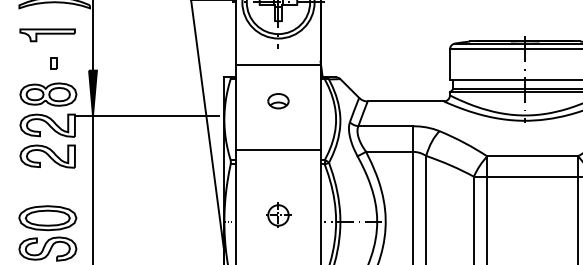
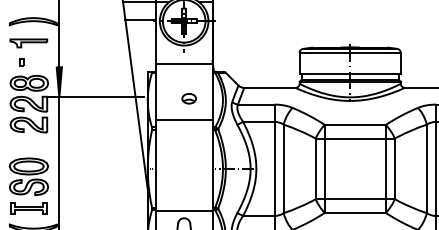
part: (53, 63) -> (21, 62), moved
part: (277, 100) -> (188, 98), moved
part: (278, 215) -> (184, 164), removed

